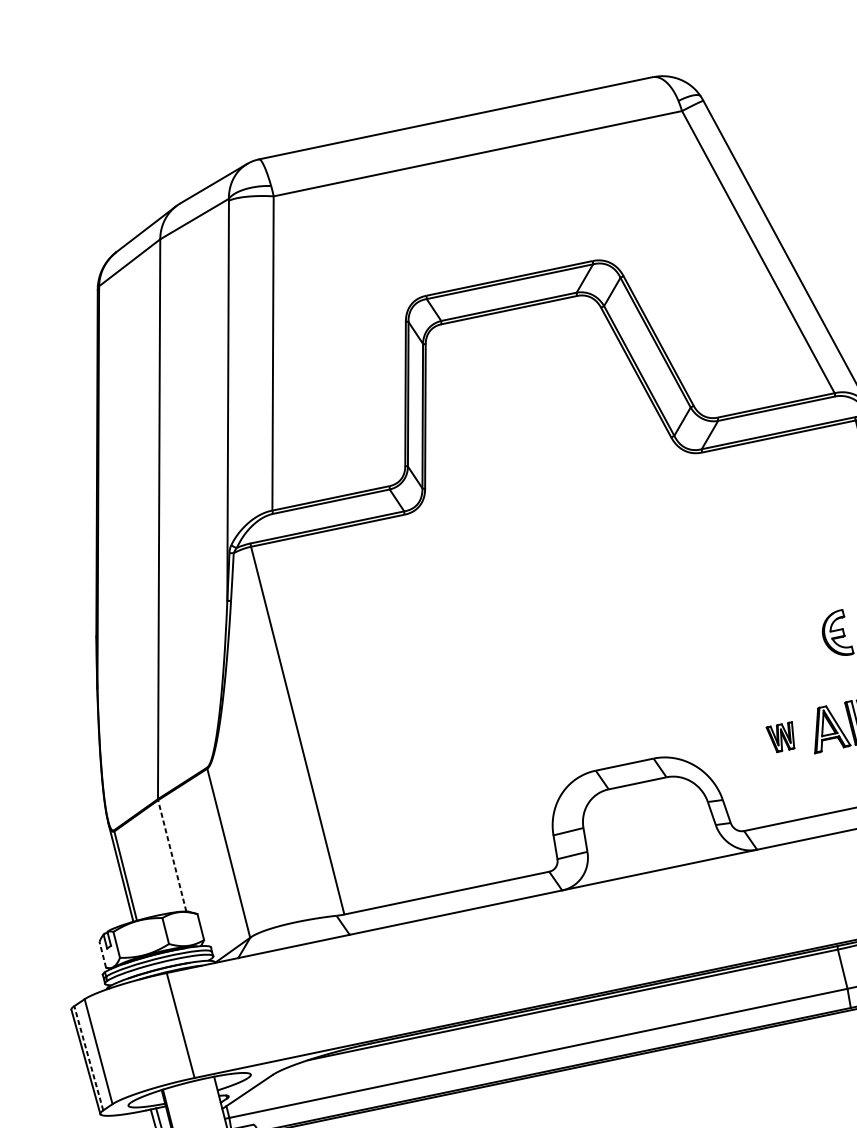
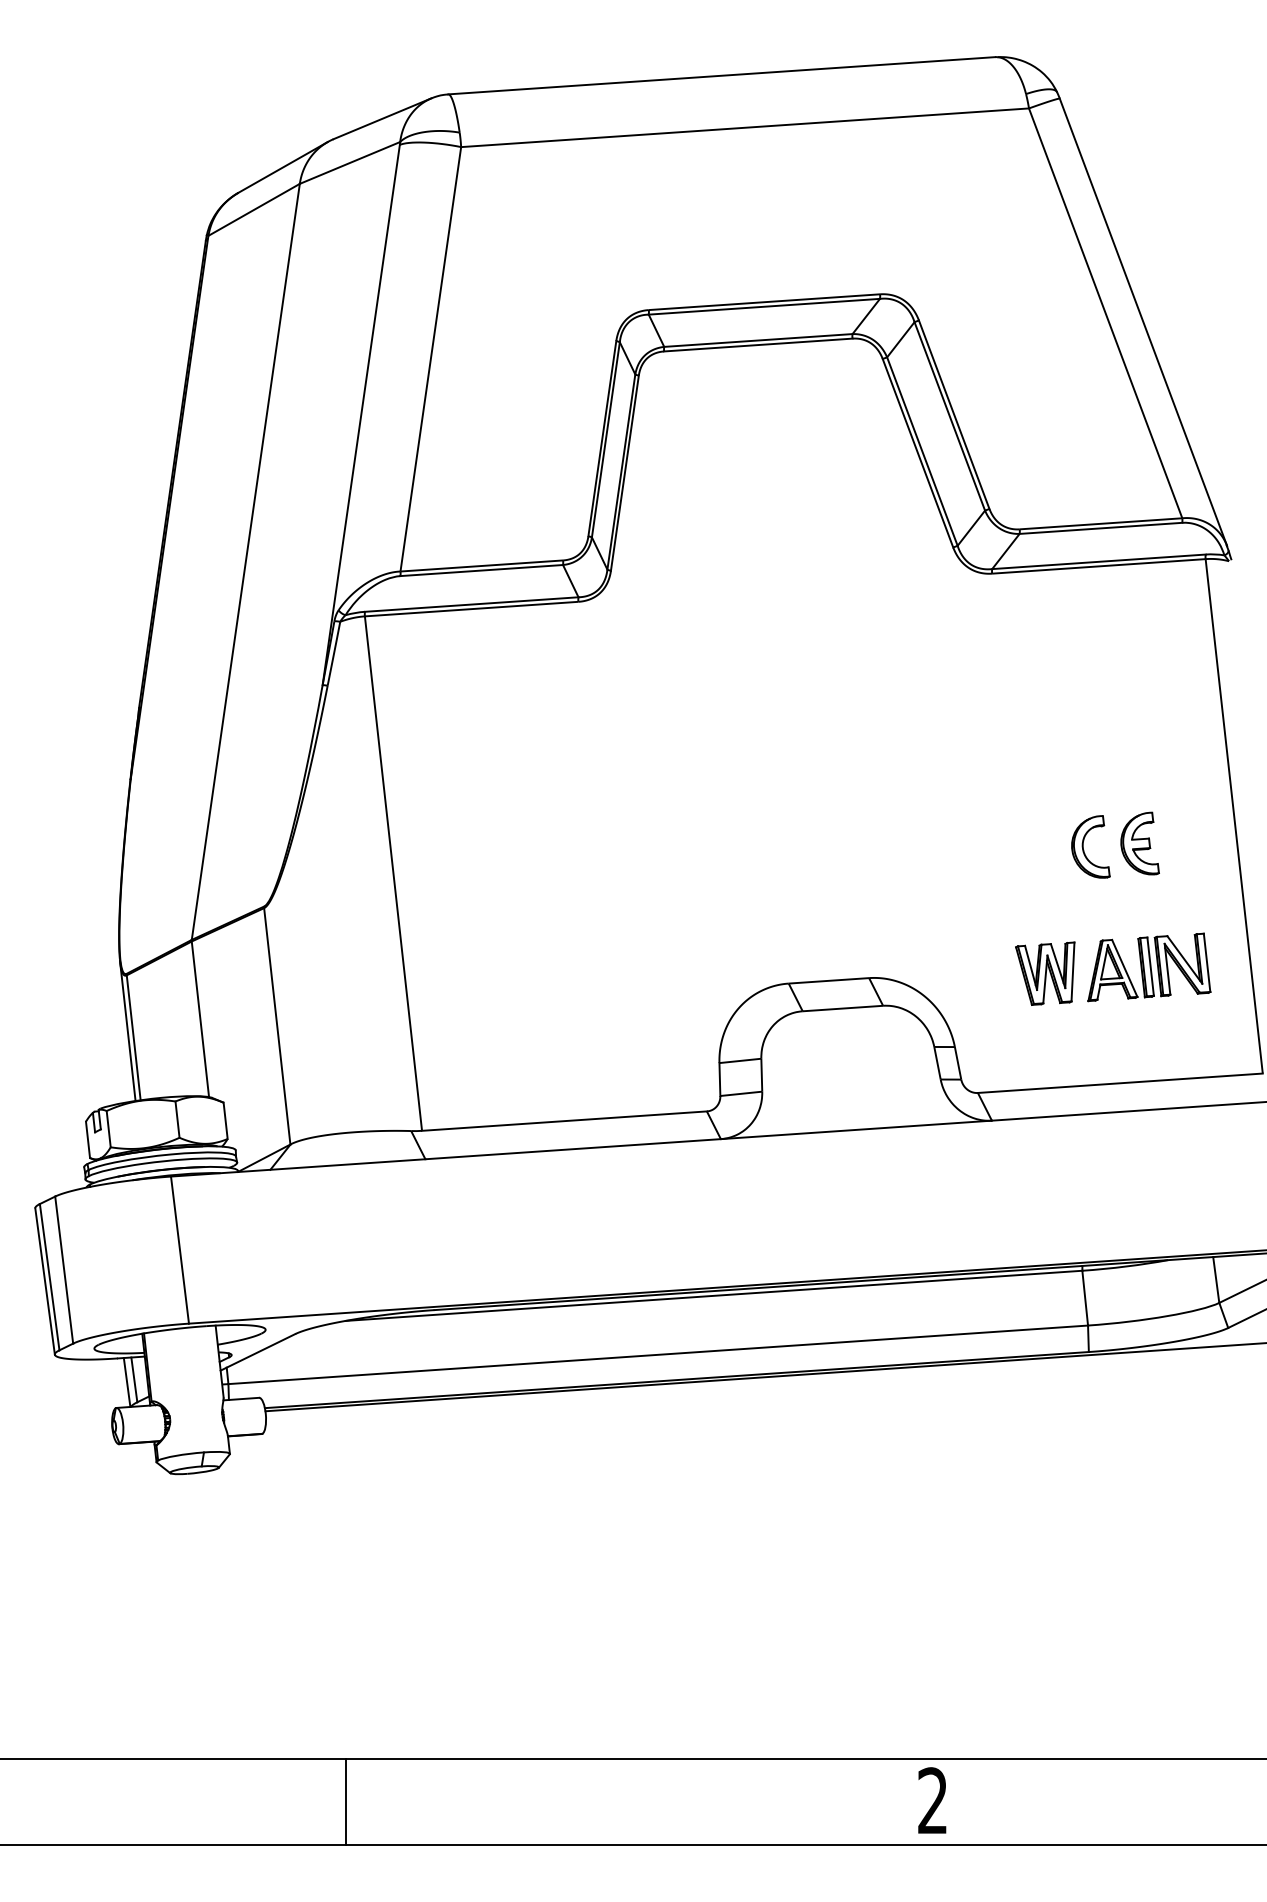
part: (795, 641) -> (1083, 846), added
part: (781, 737) -> (1045, 973), size x1.67
line: (172, 855) -> (200, 1018), dashed -> solid
line: (102, 954) -> (87, 1139), dashed -> solid
line: (88, 1058) -> (49, 1277), dashed -> solid

